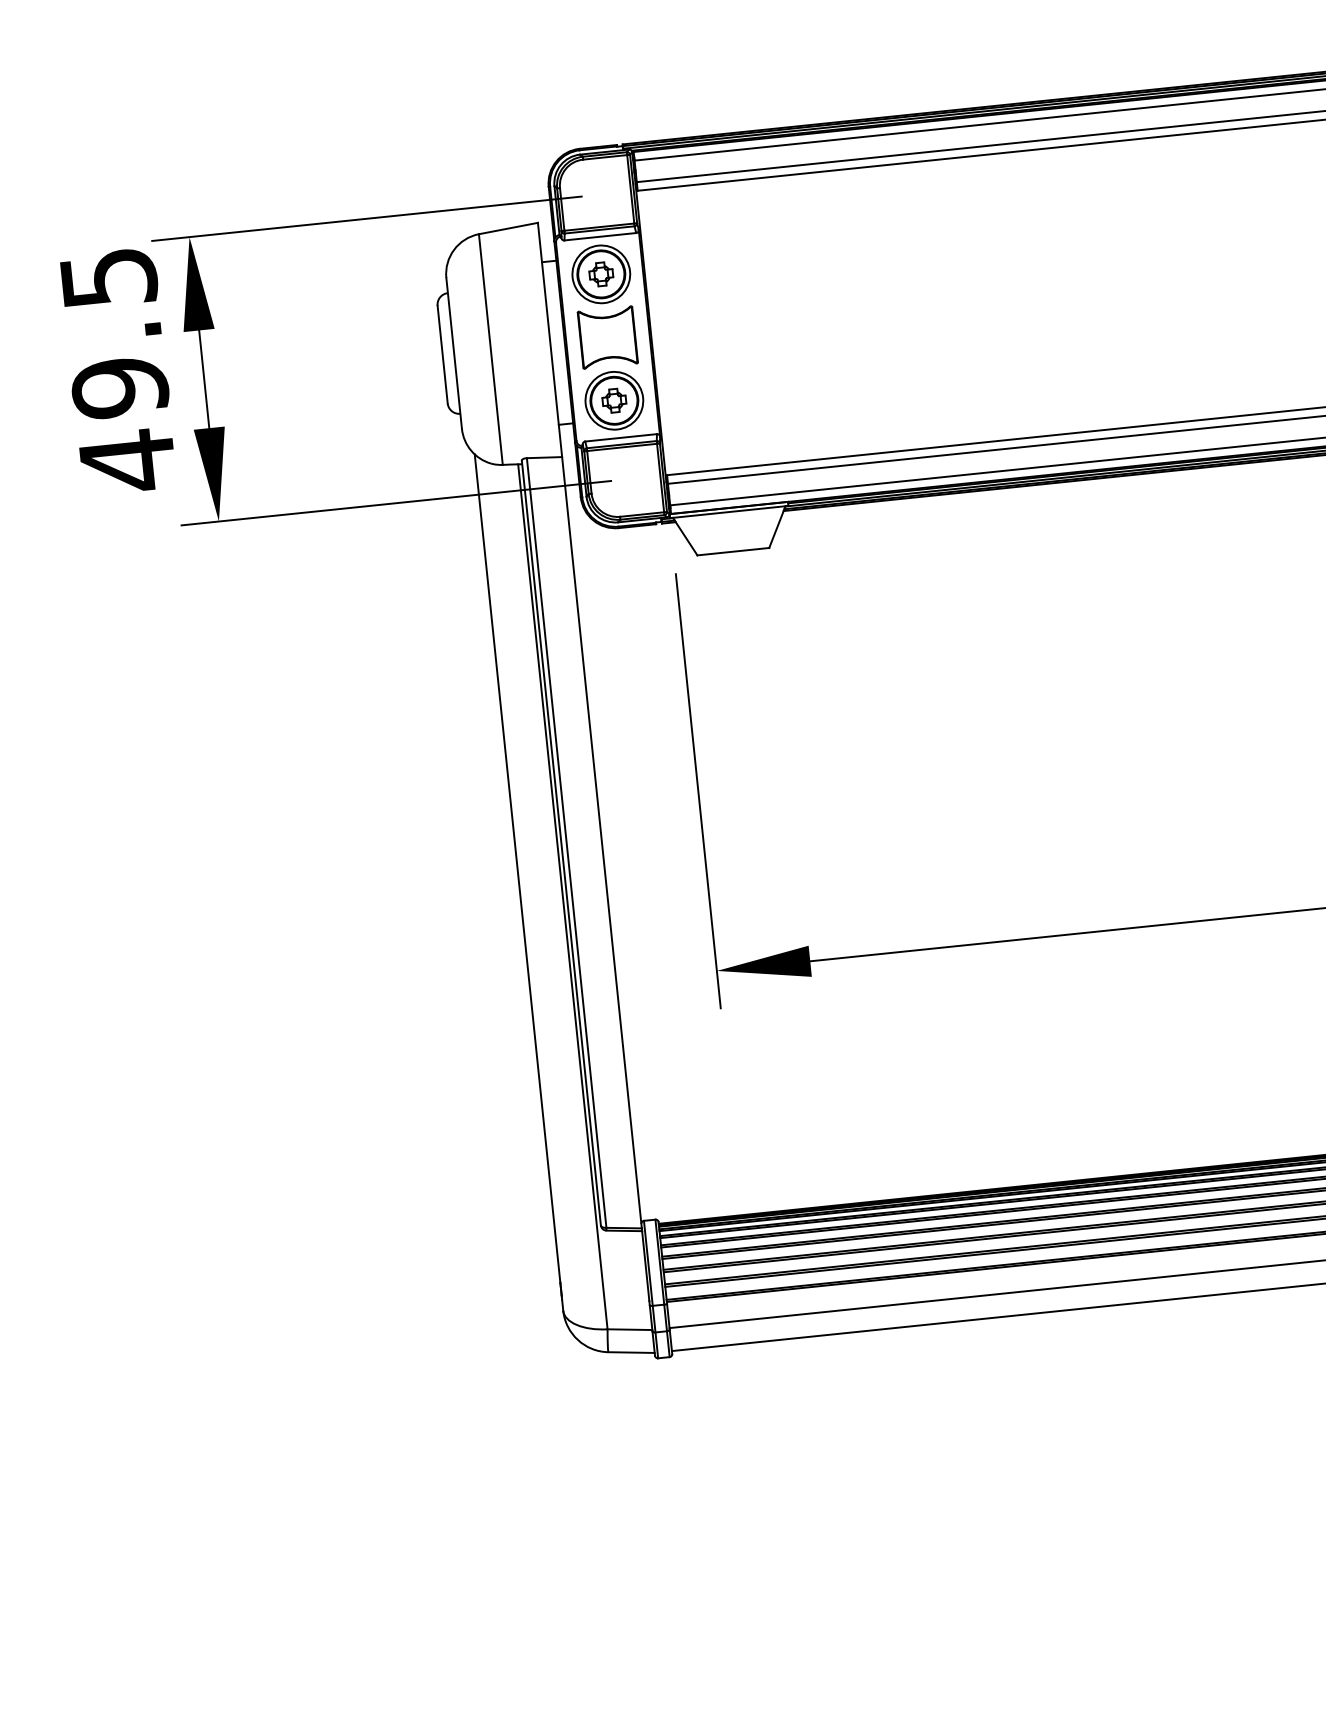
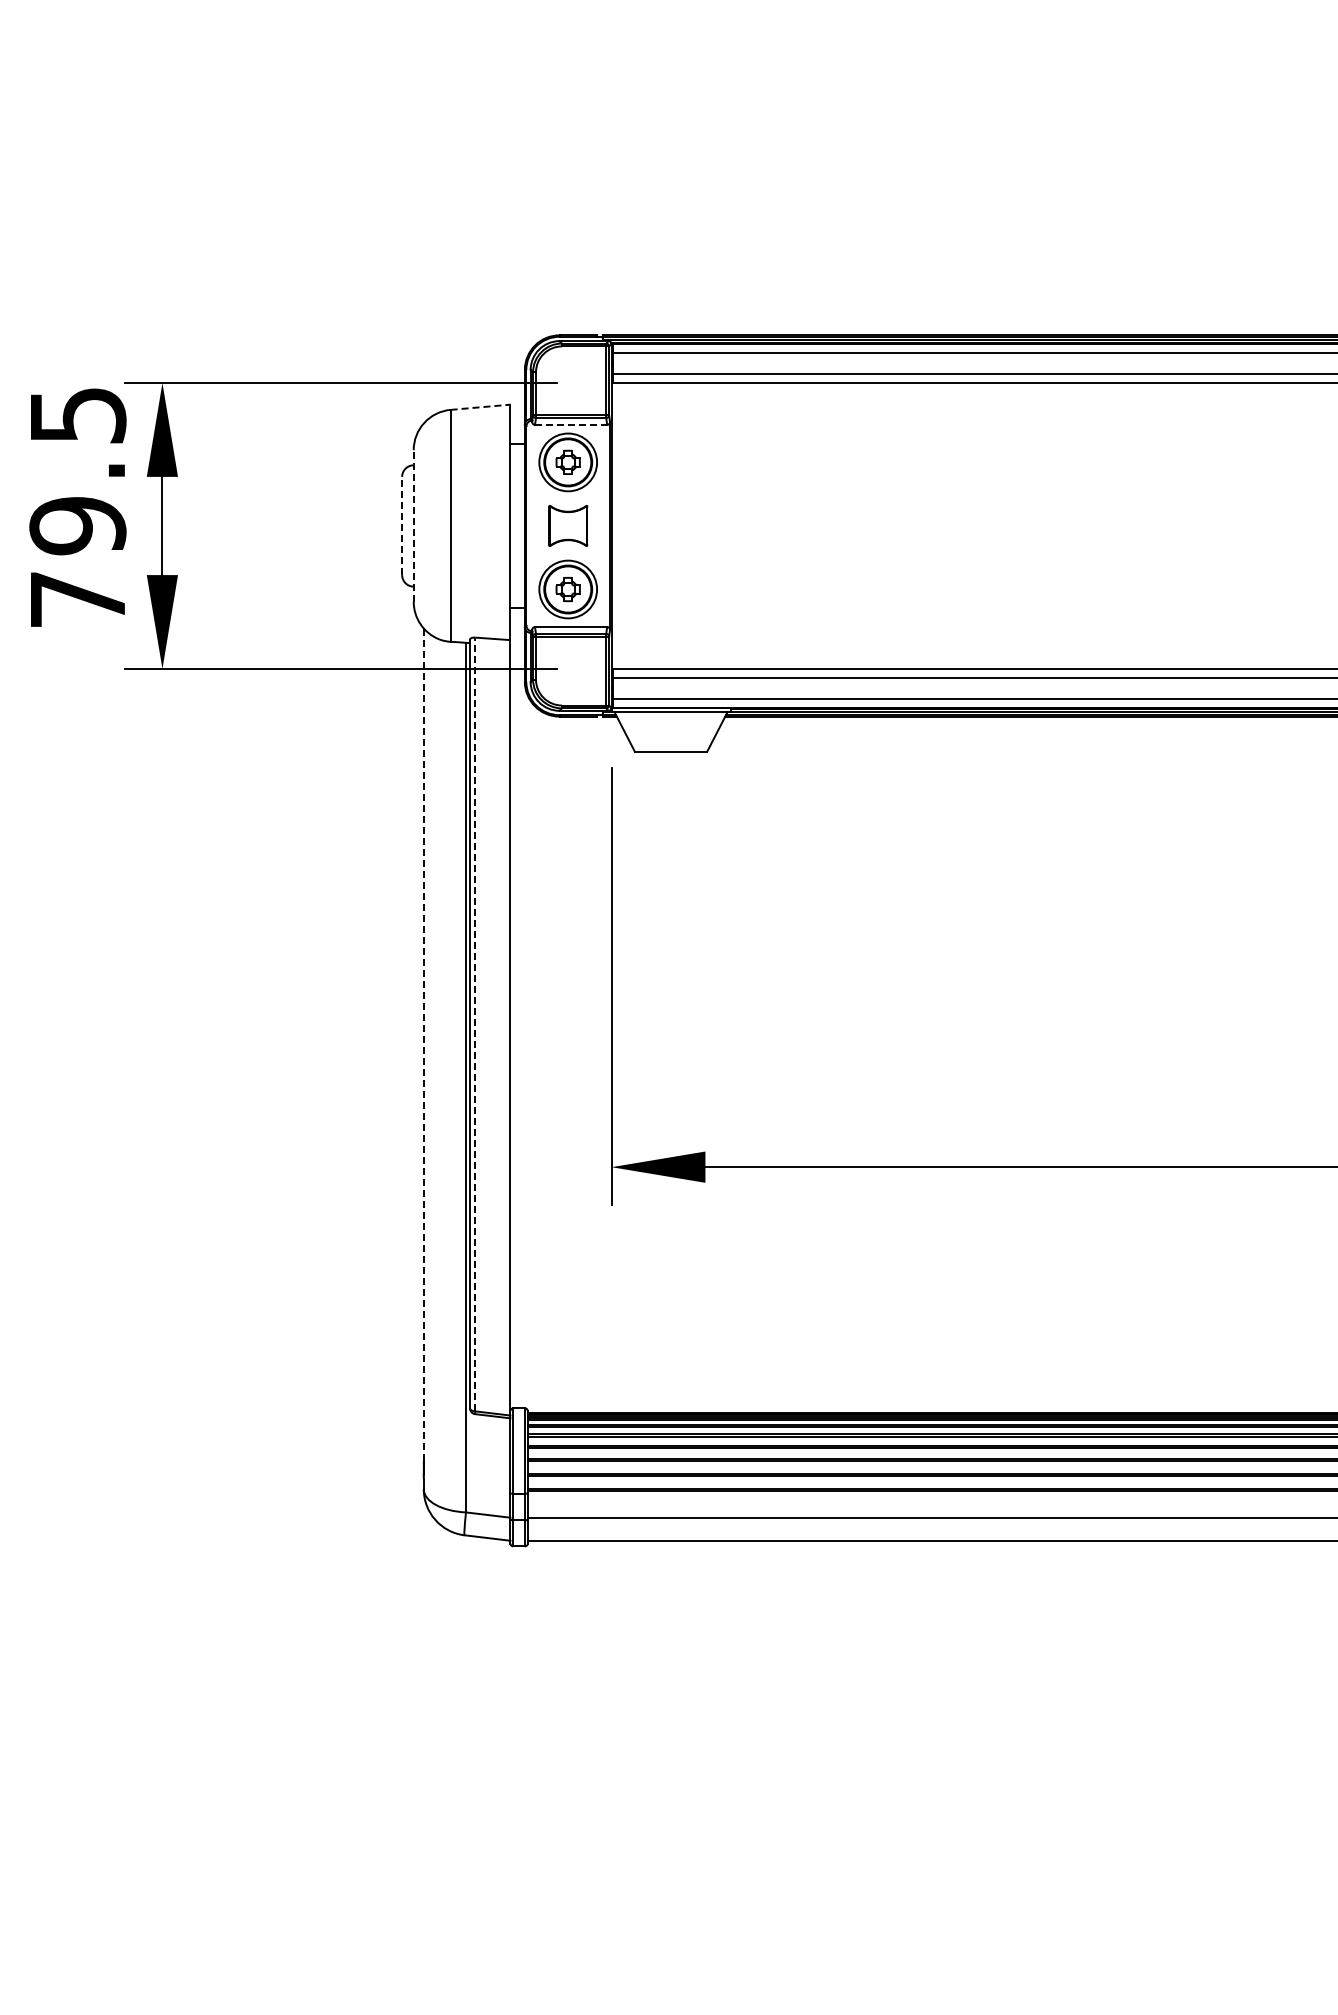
line: (509, 228) -> (481, 407), solid -> dashed
line: (600, 236) -> (571, 424), solid -> dashed
part: (608, 337) -> (568, 525), size x0.7
line: (453, 353) -> (413, 525), solid -> dashed
line: (442, 354) -> (402, 525), solid -> dashed
text: (127, 461) -> (77, 599), 49.5 -> 79.5
line: (566, 843) -> (475, 1024), solid -> dashed
line: (517, 869) -> (423, 1045), solid -> dashed

